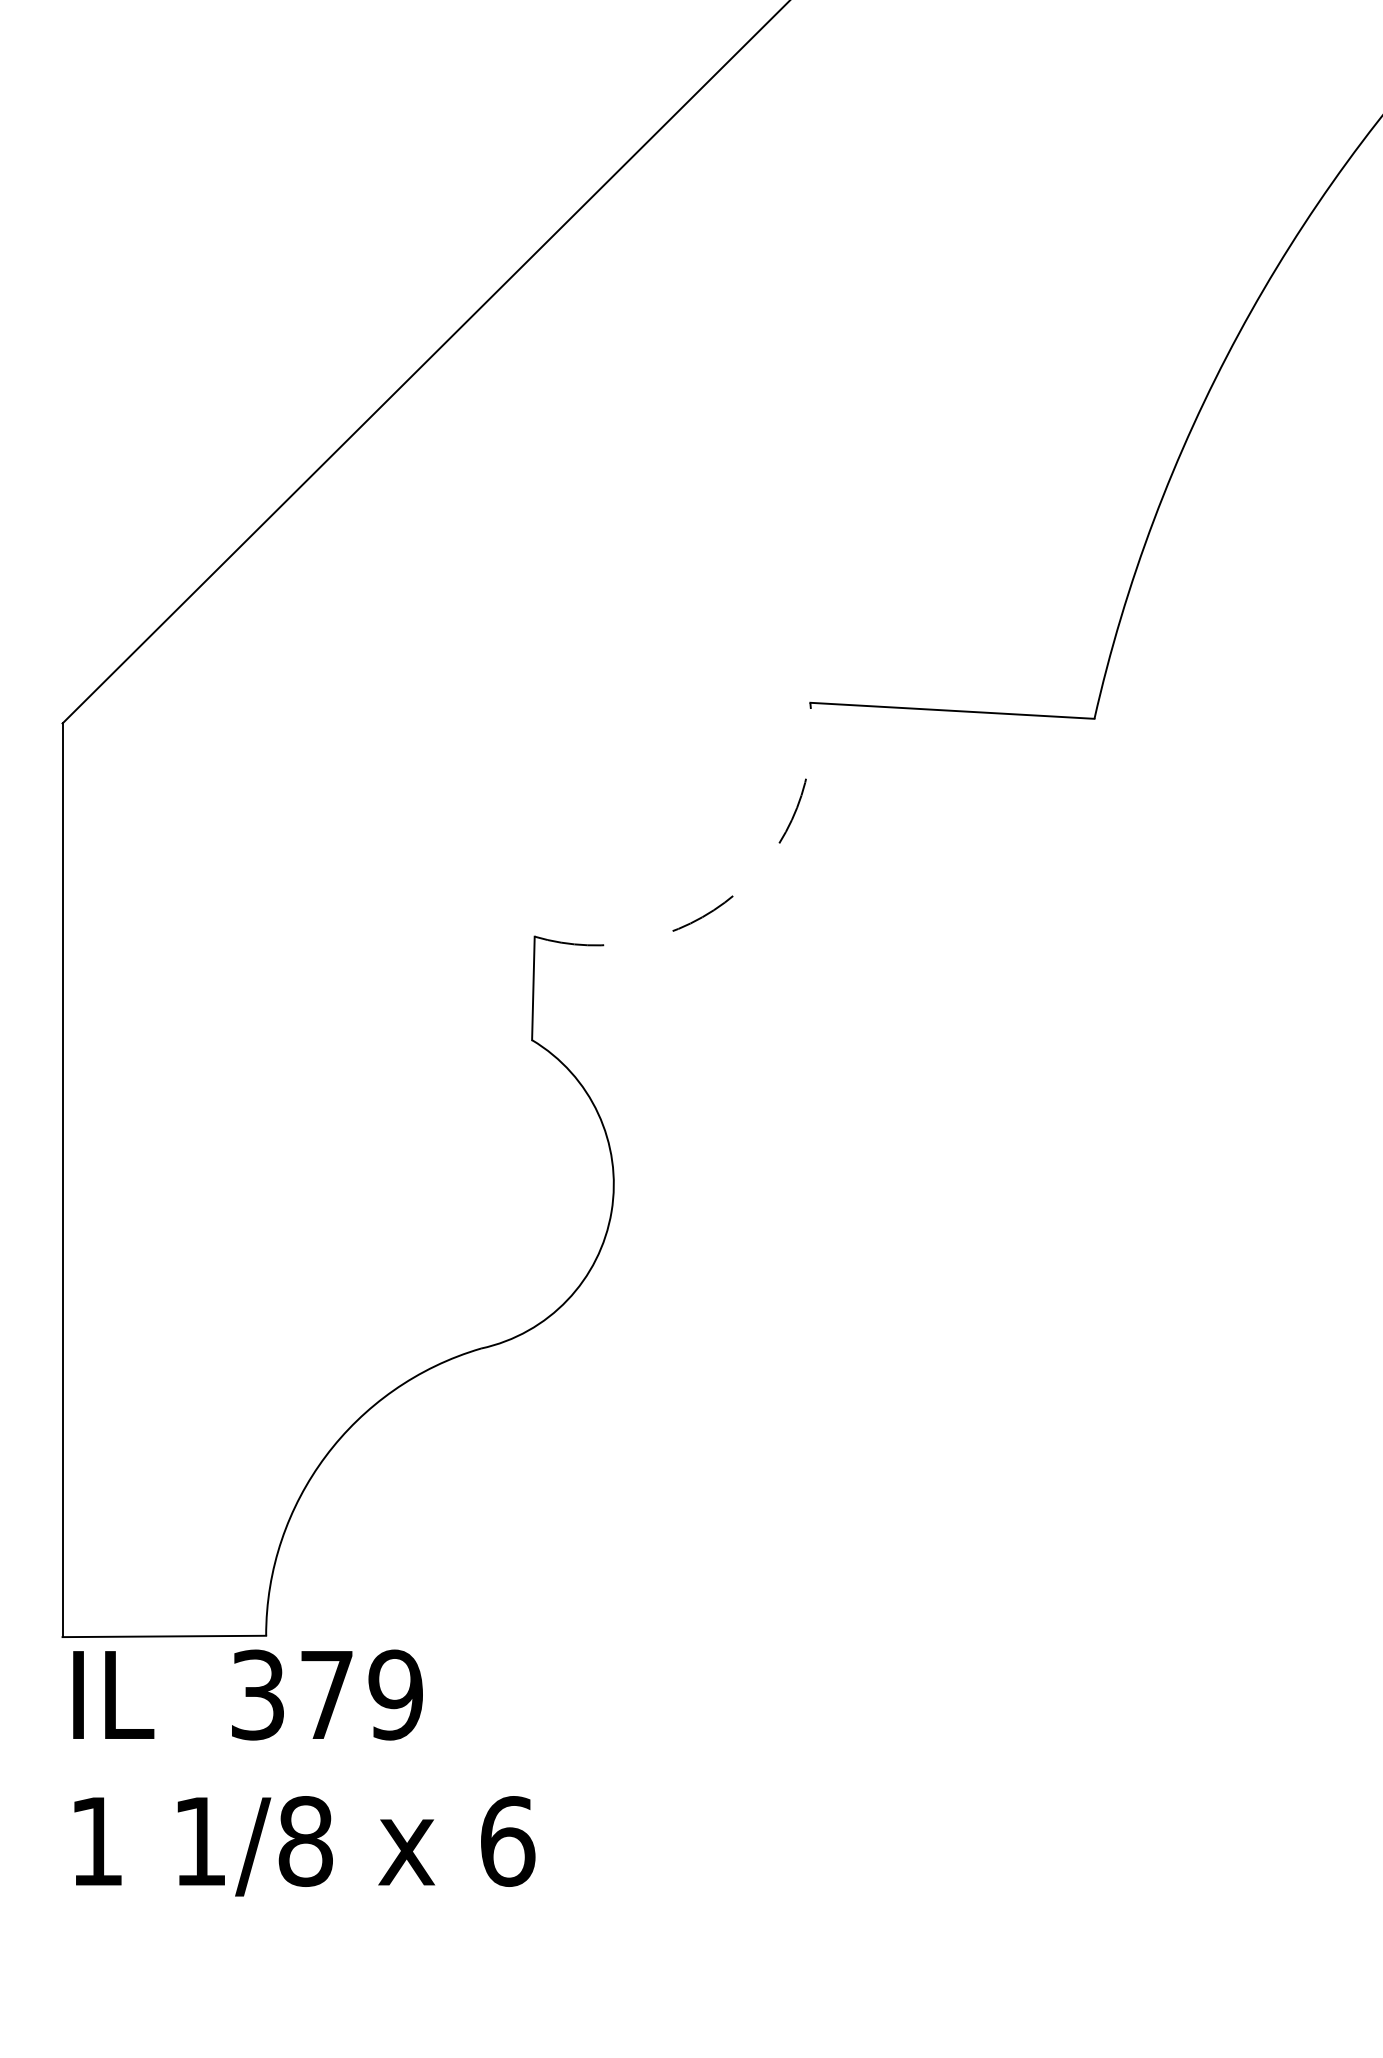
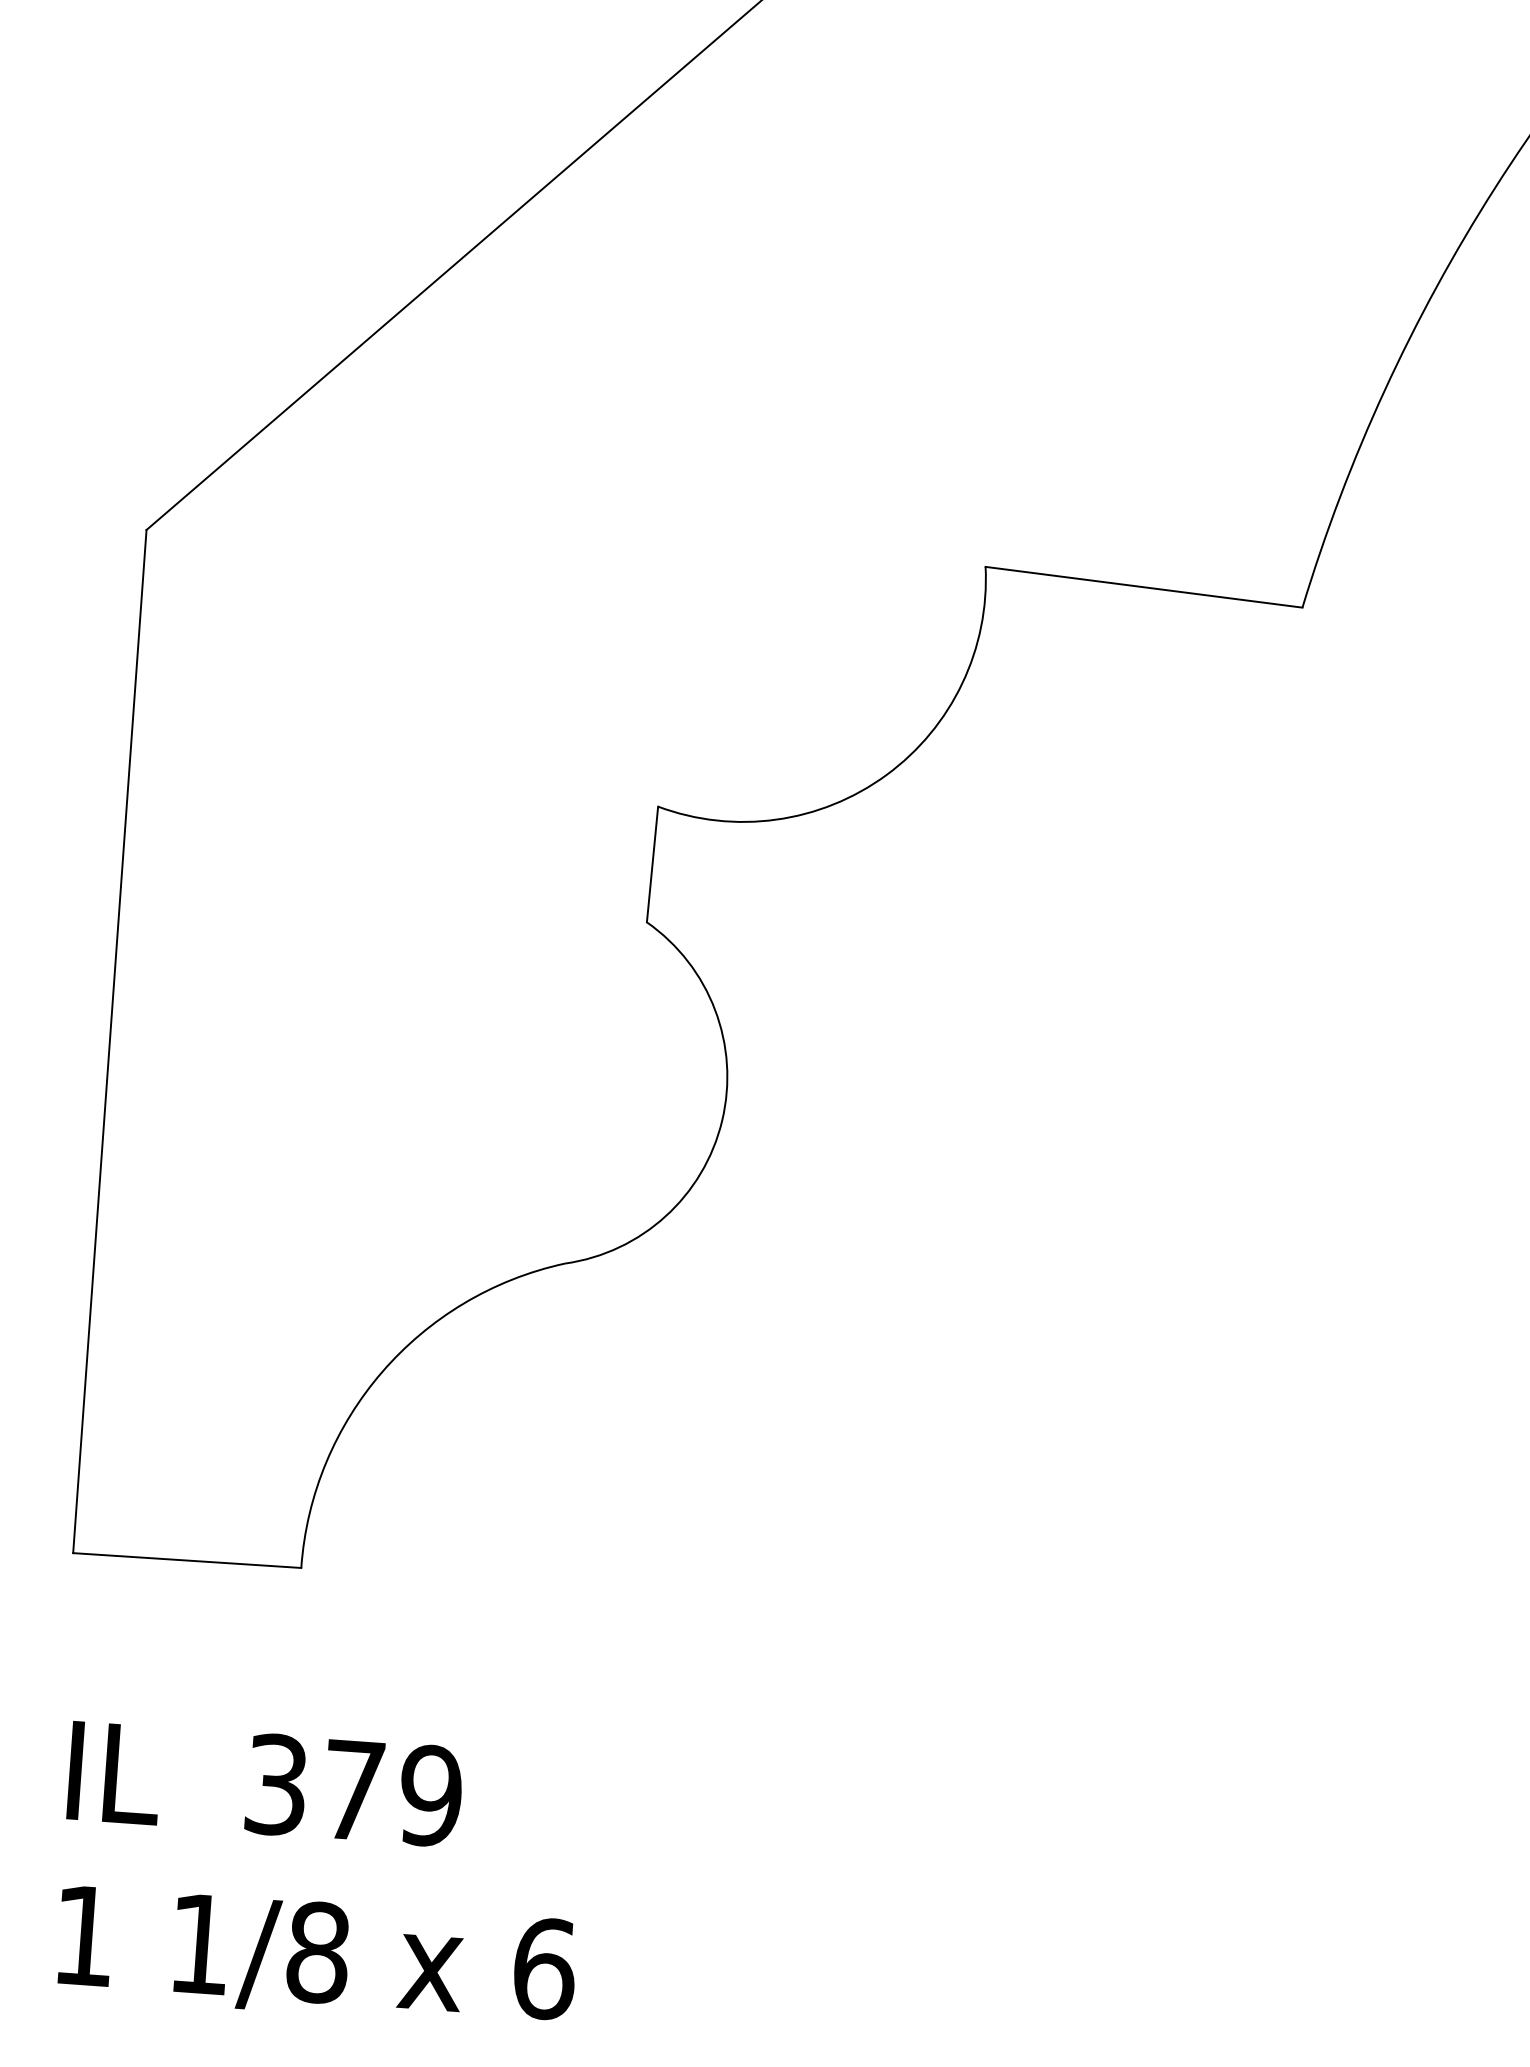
arc: (735, 894) -> (886, 775), dashed -> solid
text: (304, 1772) -> (322, 1875), moved

